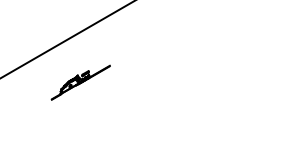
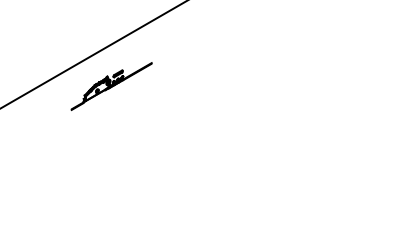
part: (80, 82) -> (111, 86), moved

